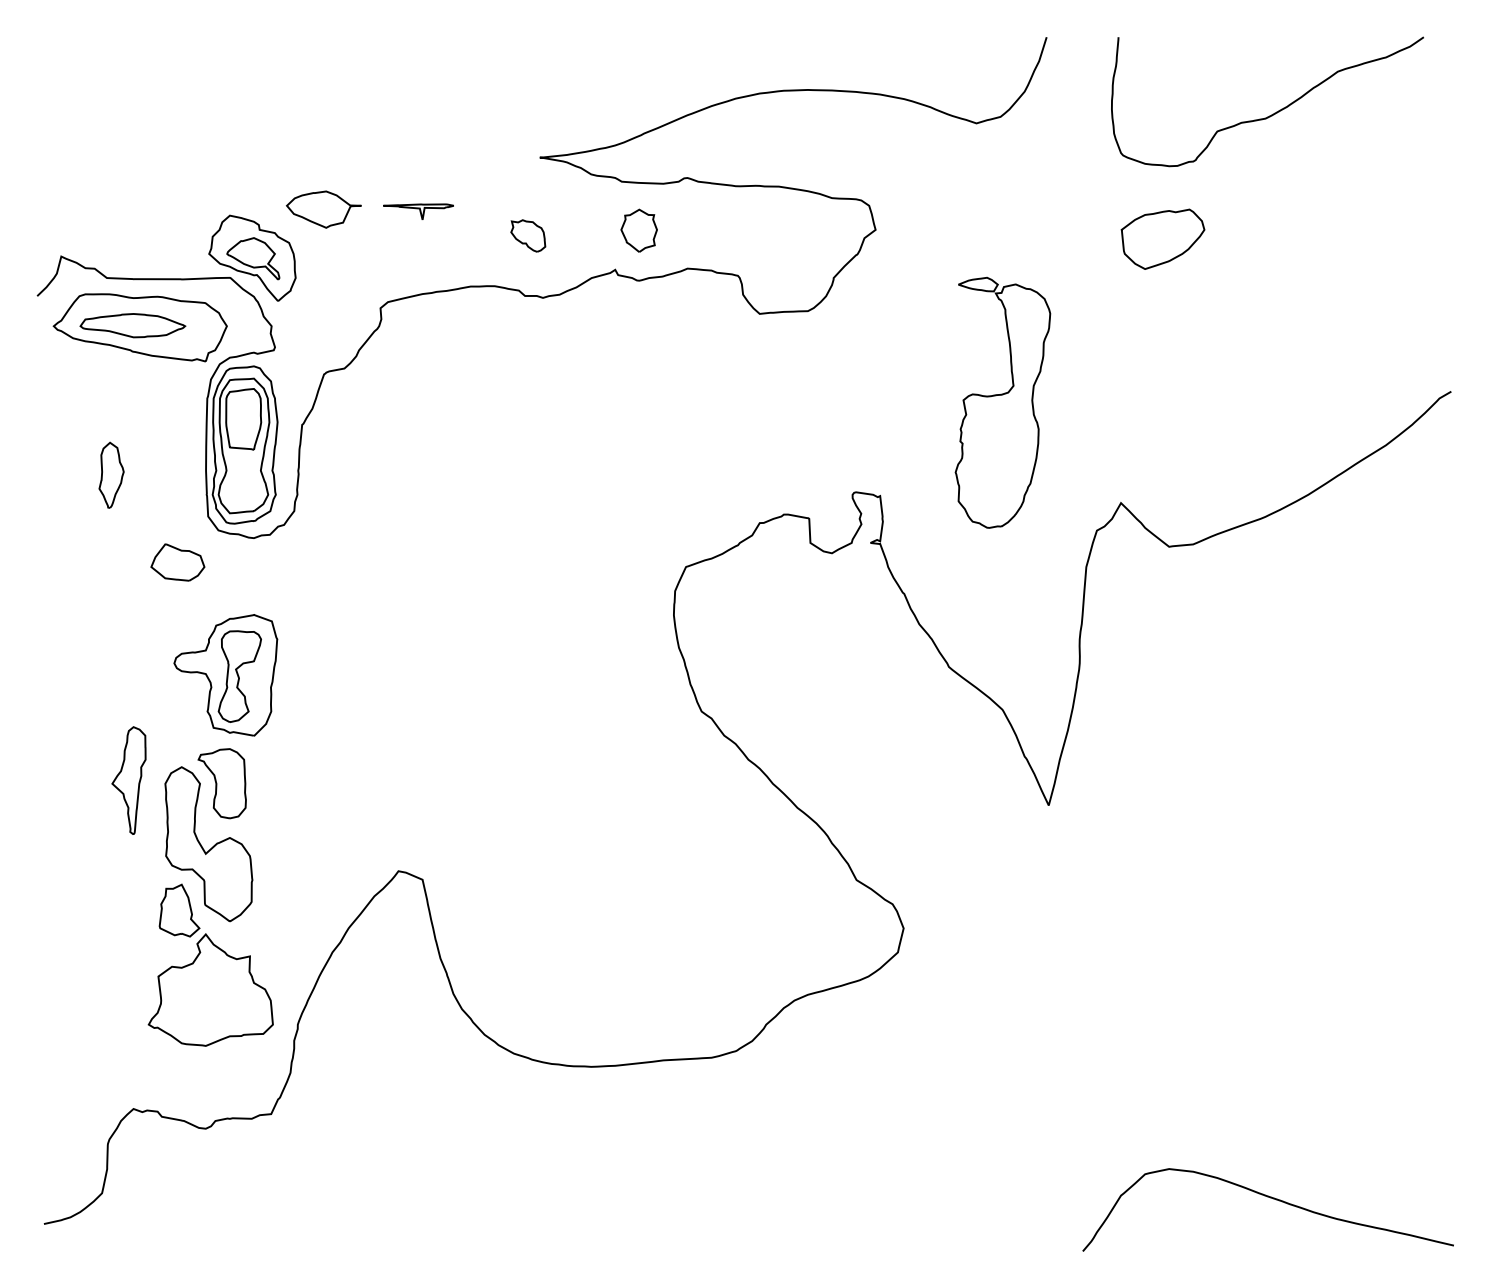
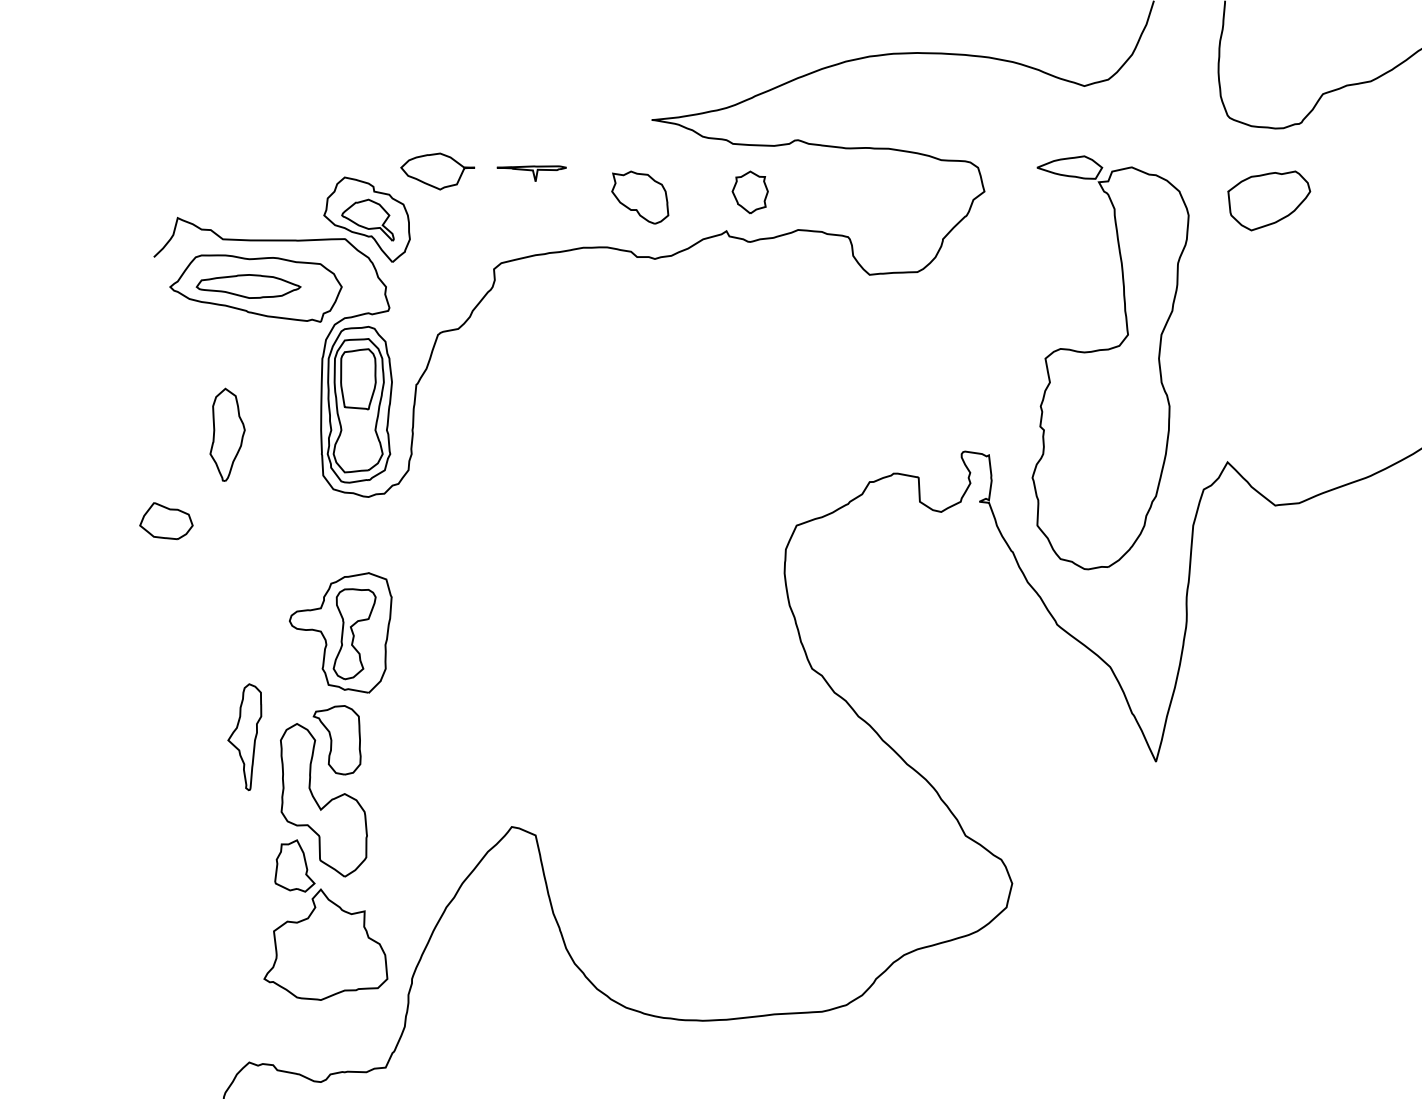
part: (528, 235) -> (640, 197), size x1.67
part: (1002, 402) -> (1110, 362), size x1.67
part: (111, 474) -> (227, 433), size x1.43
part: (177, 562) -> (166, 521), moved

